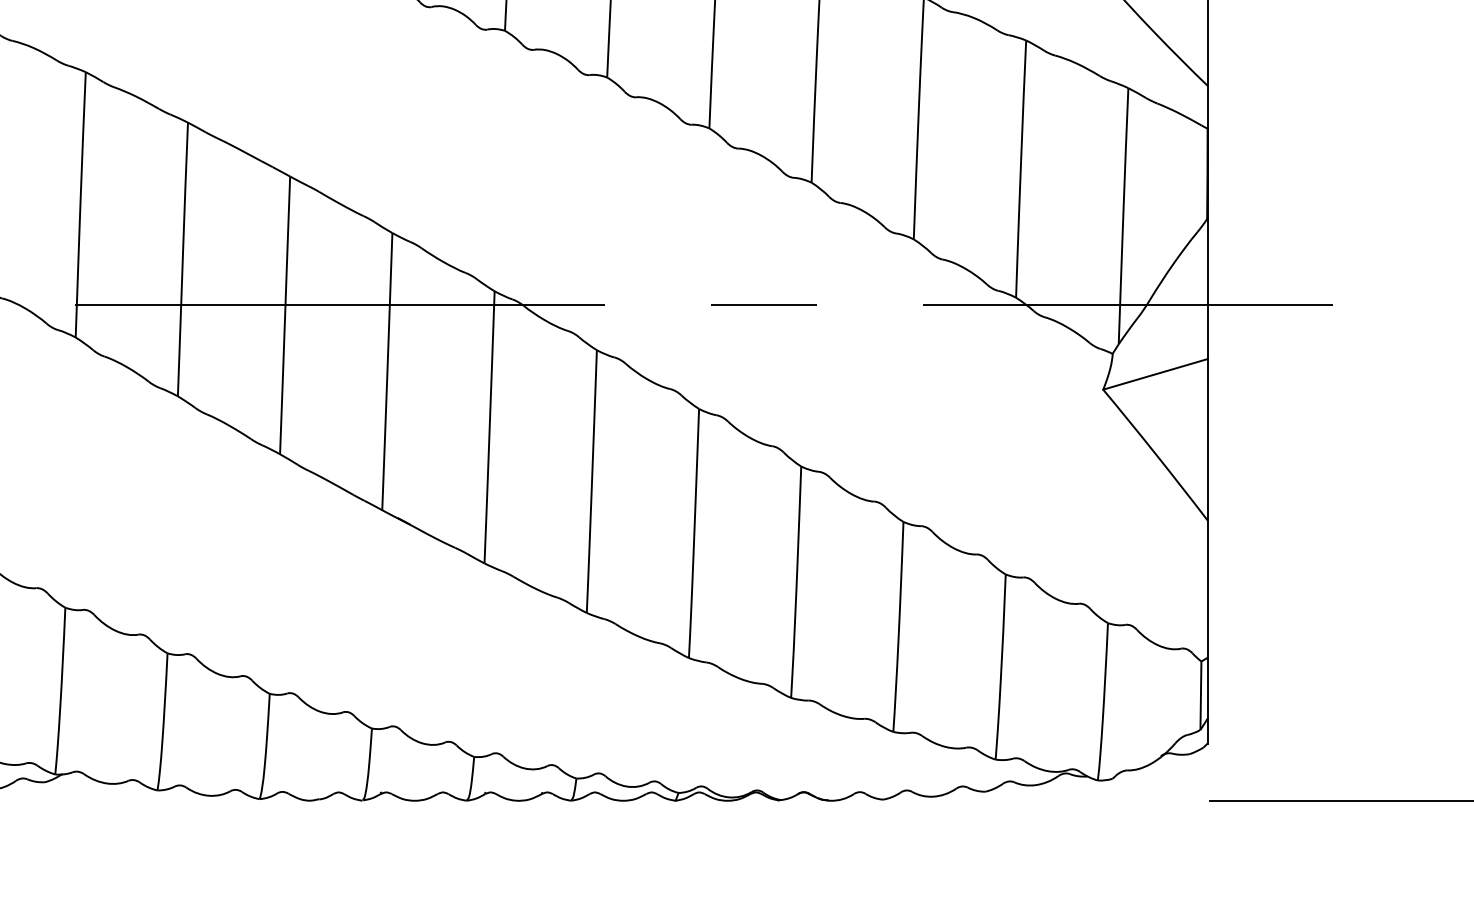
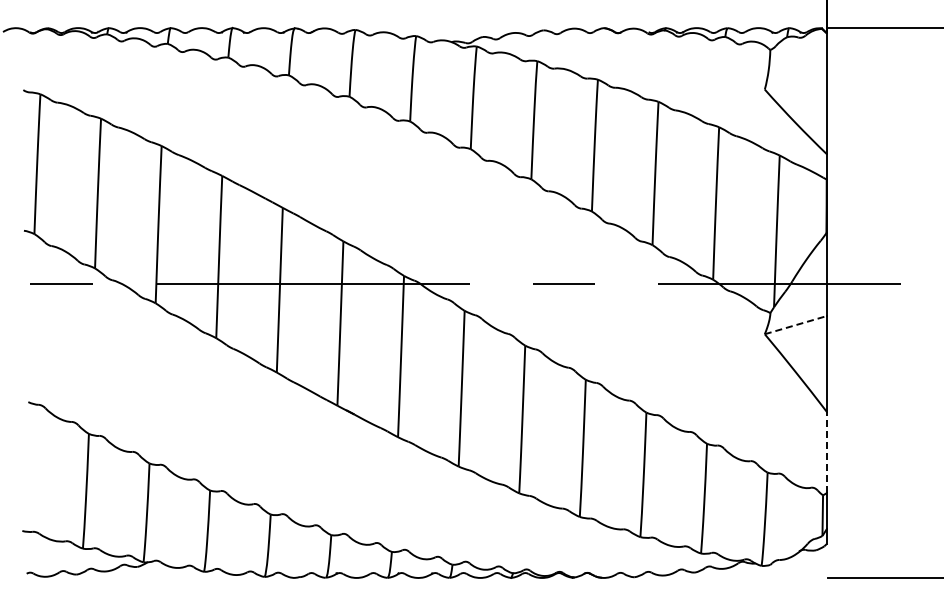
line: (1156, 374) -> (796, 325), solid -> dashed
line: (1207, 589) -> (826, 452), solid -> dashed

